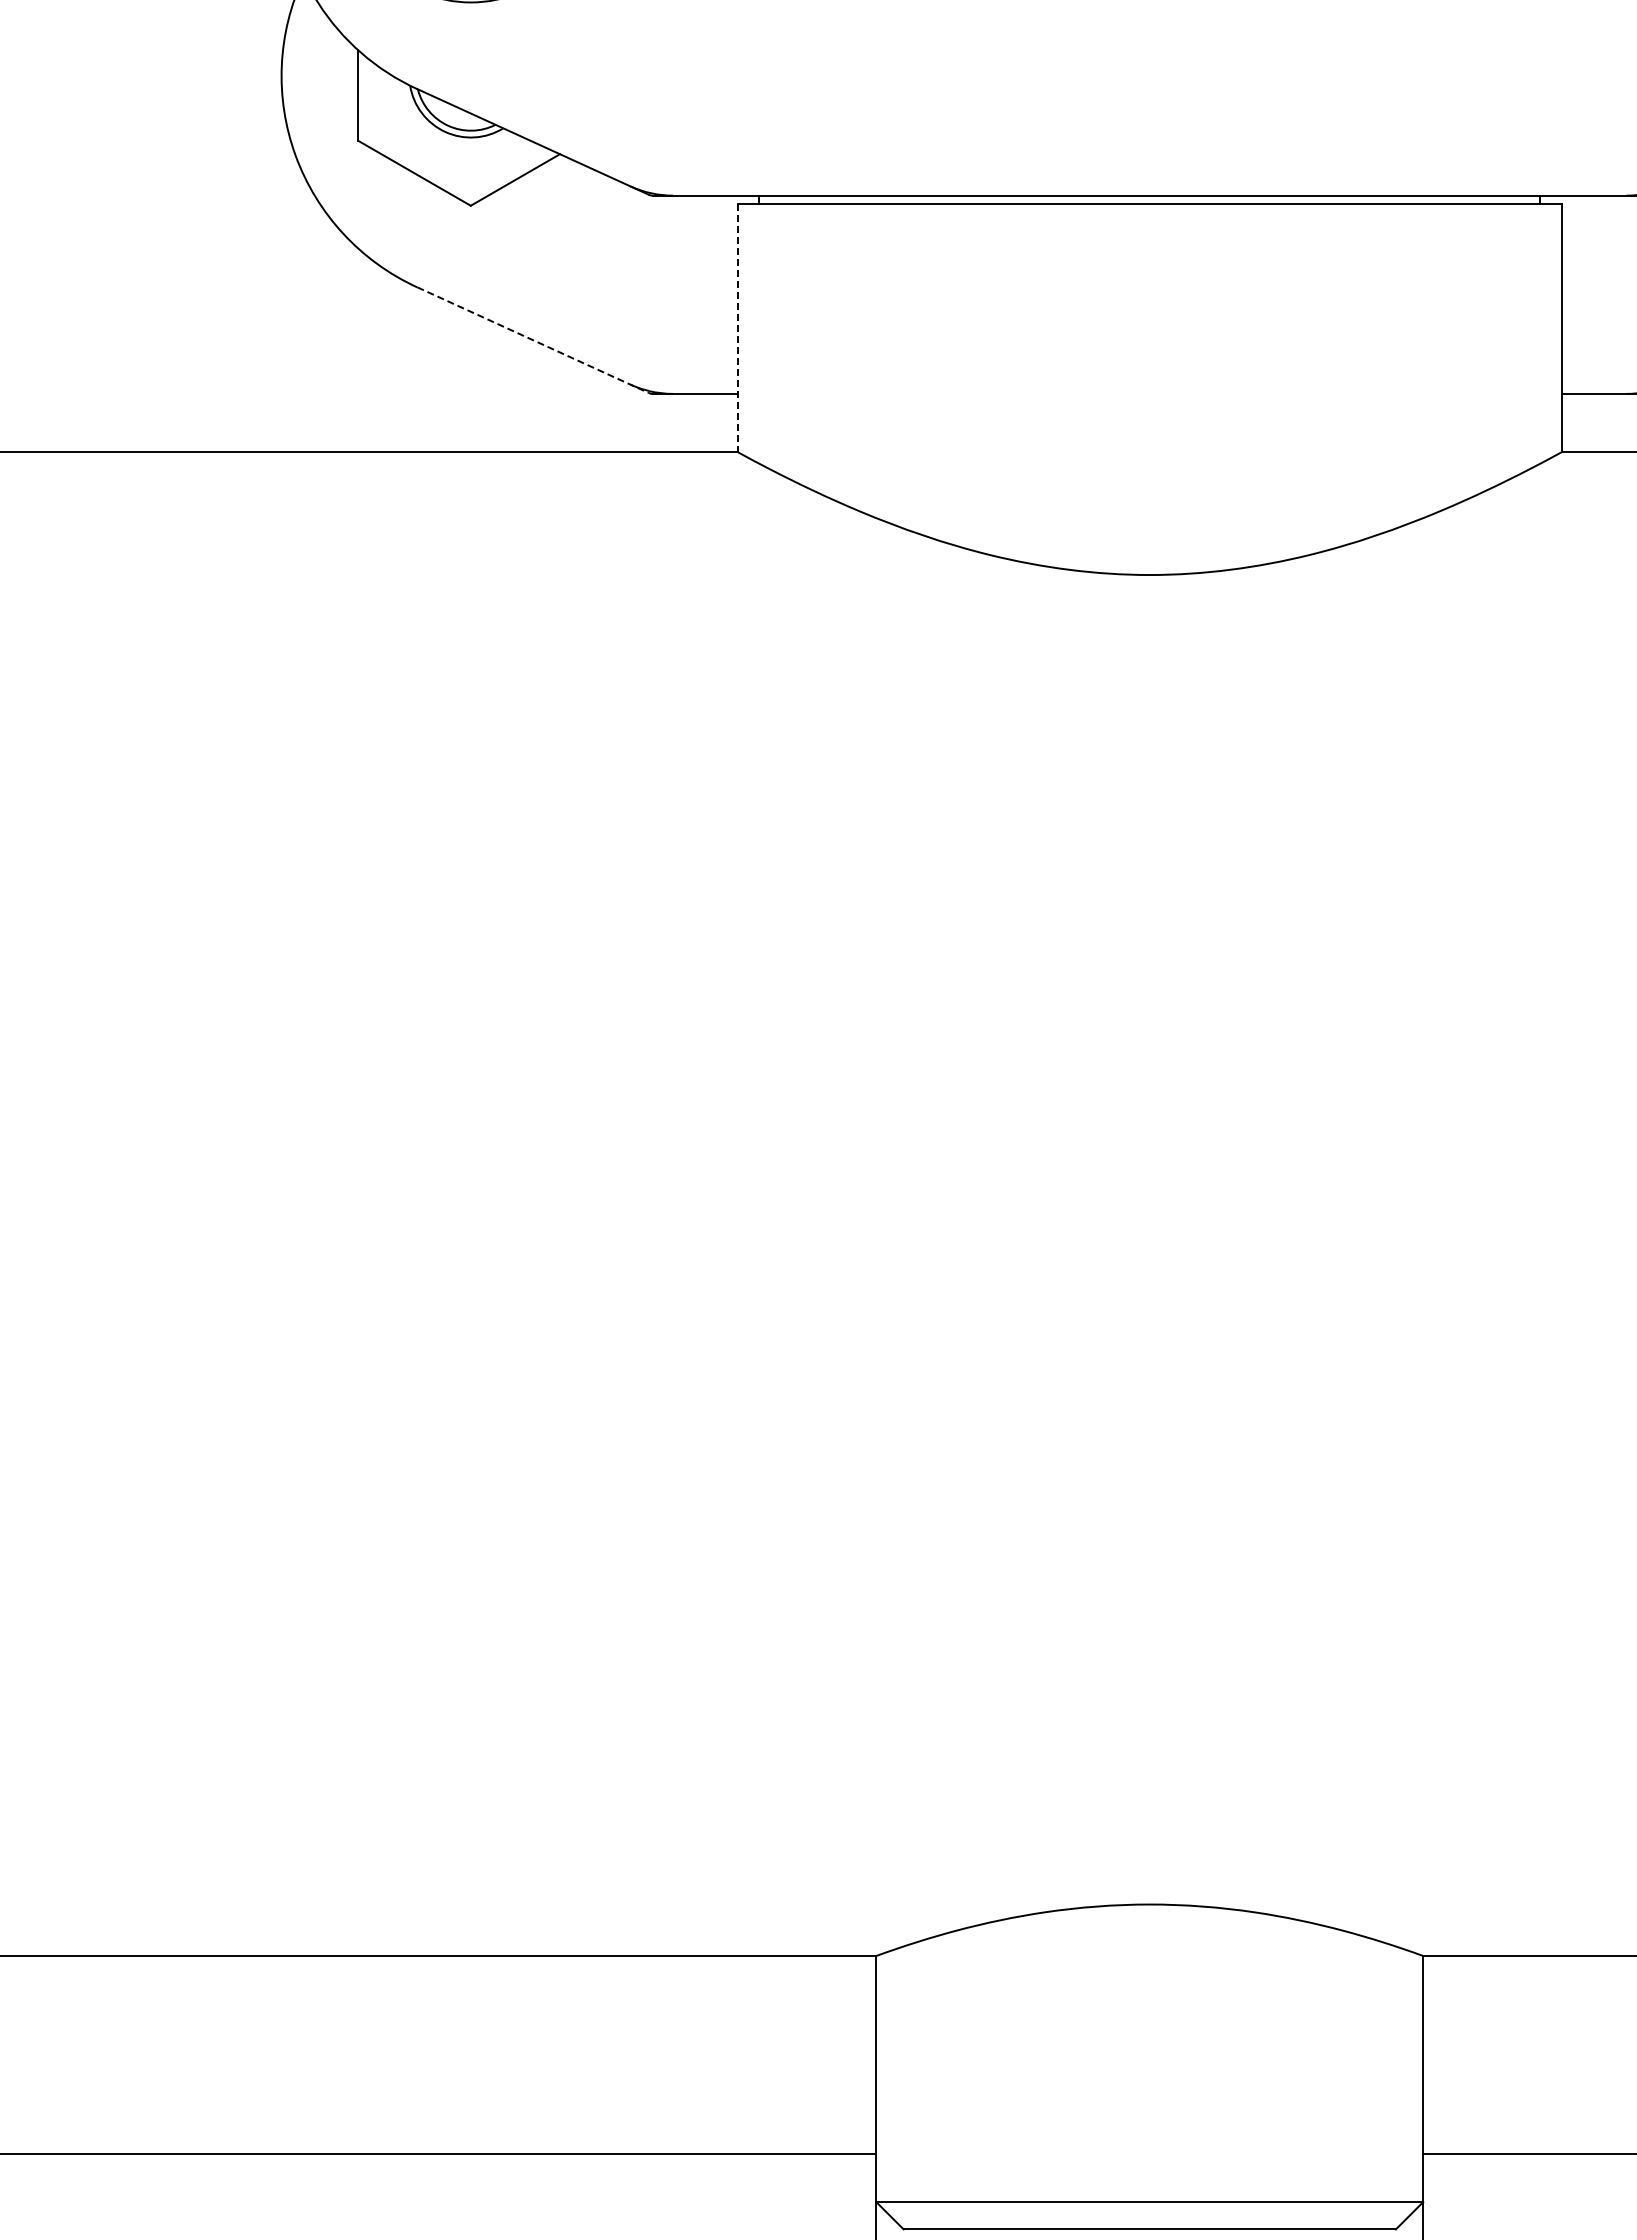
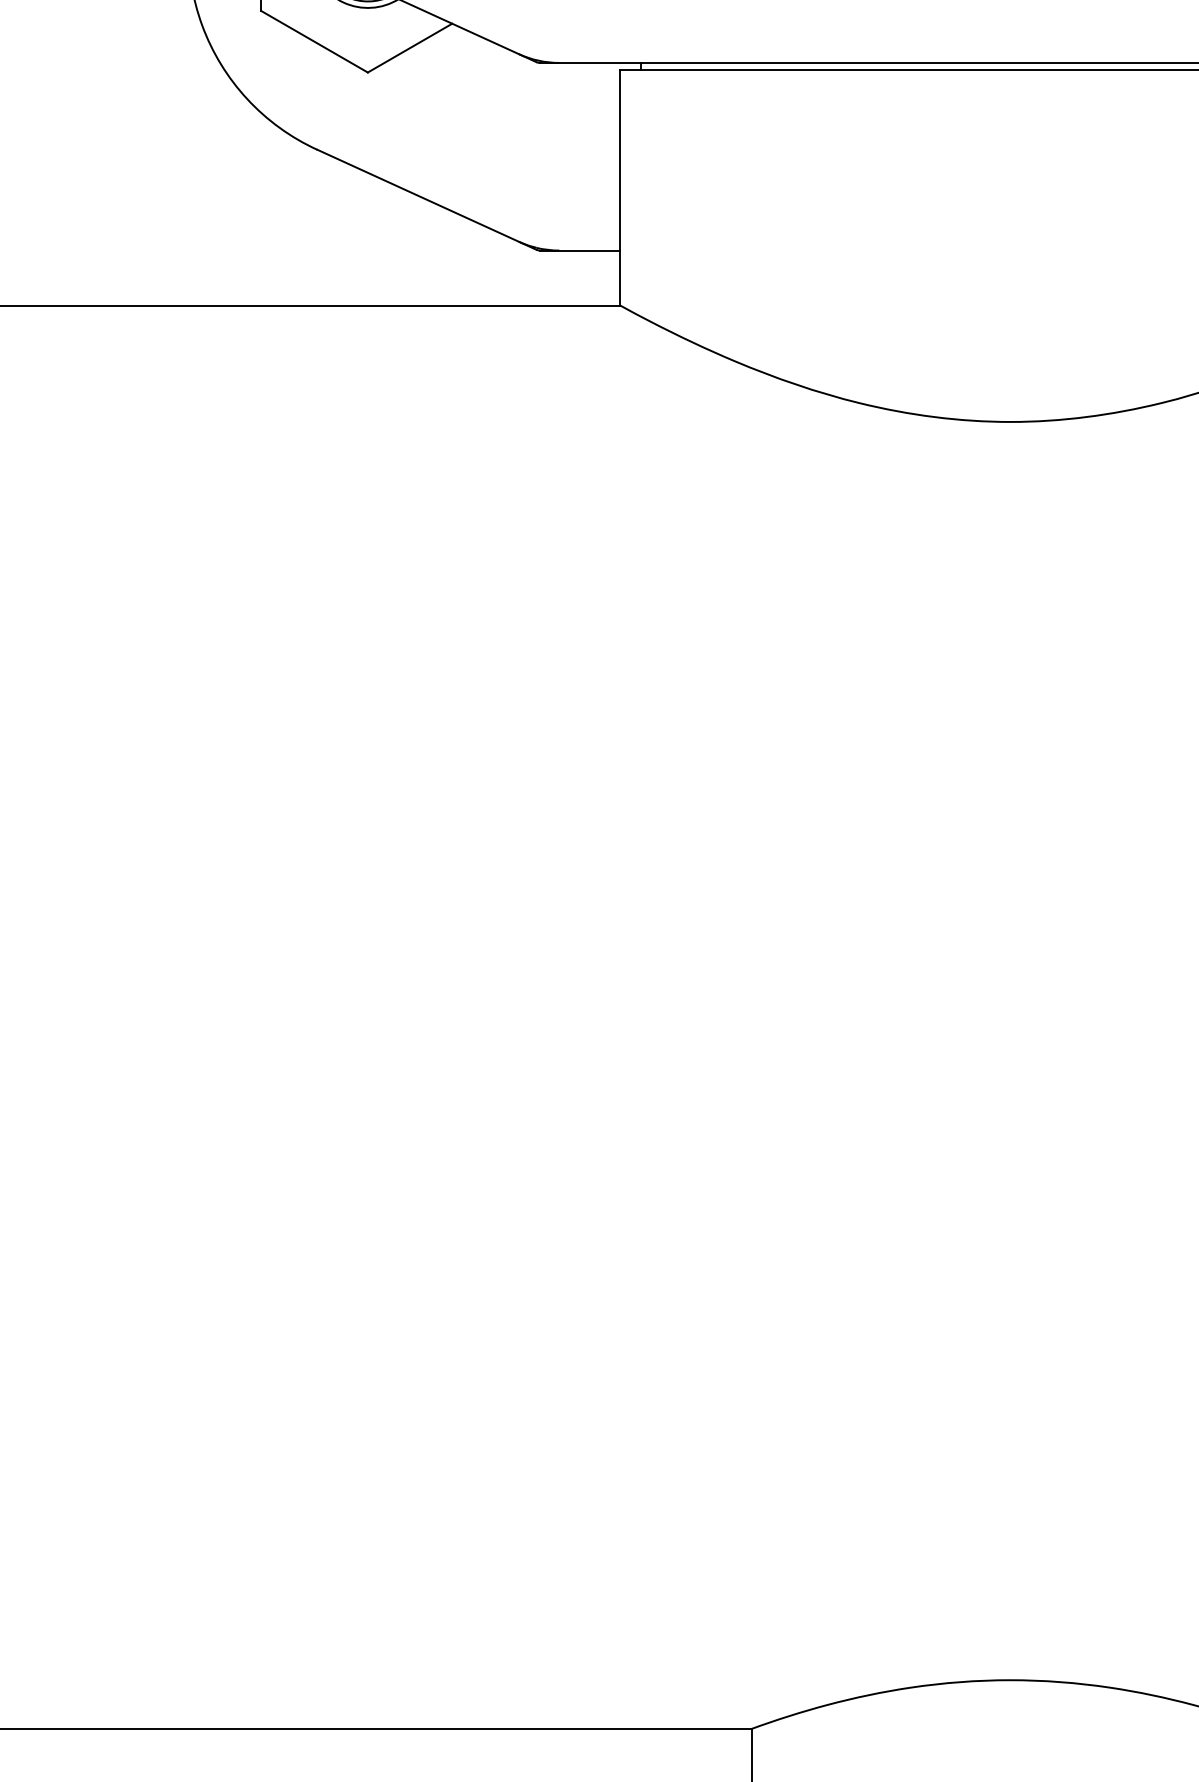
line: (737, 328) -> (620, 188), dashed -> solid
line: (533, 340) -> (427, 200), dashed -> solid

